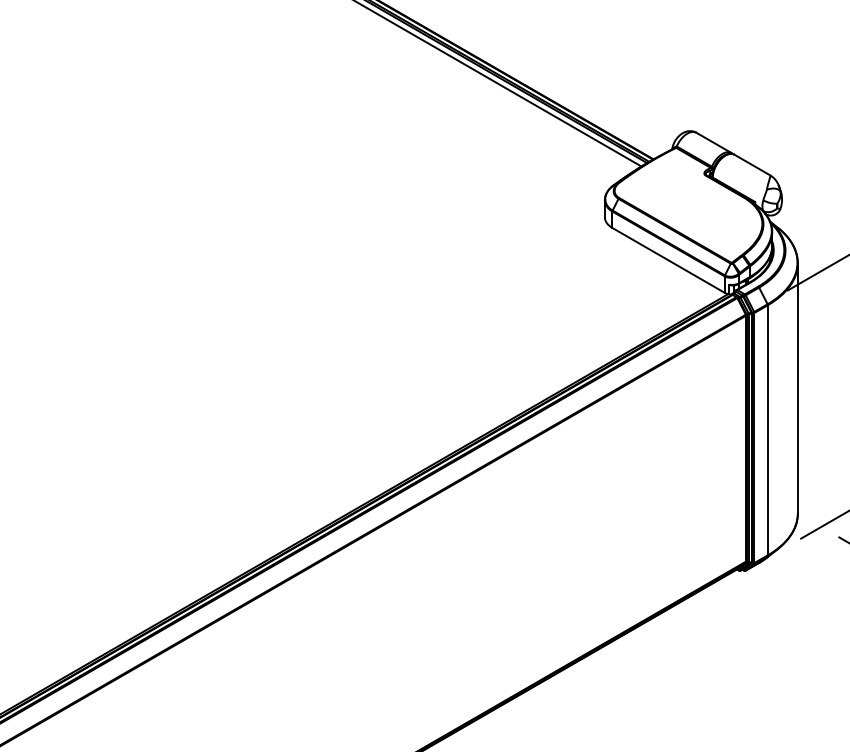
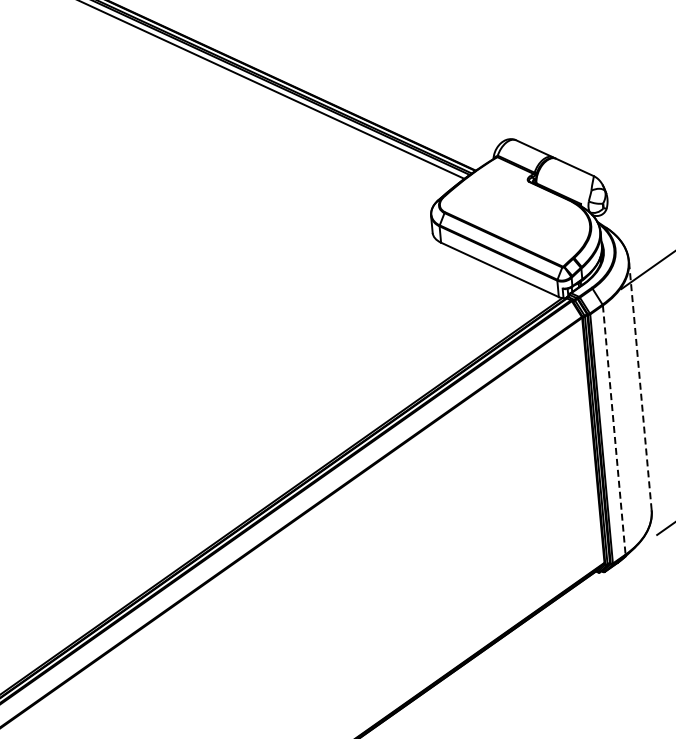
line: (797, 387) -> (639, 384), solid -> dashed
line: (767, 430) -> (613, 430), solid -> dashed

